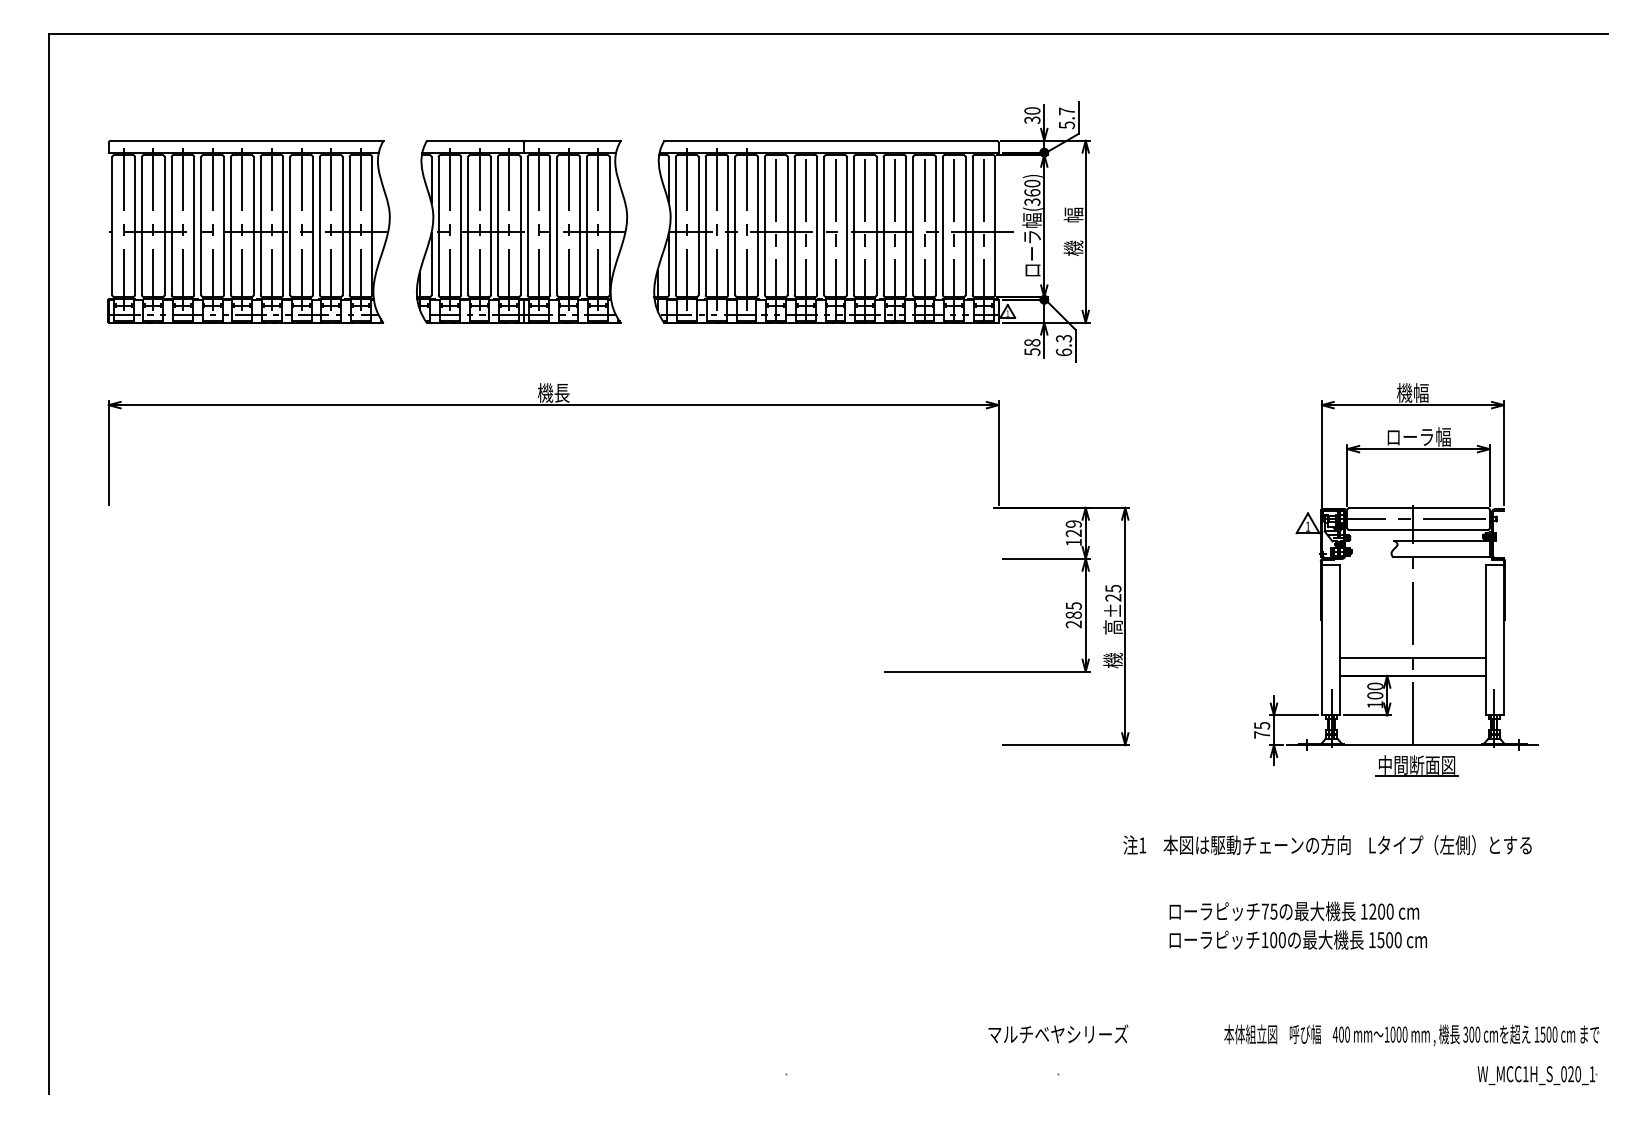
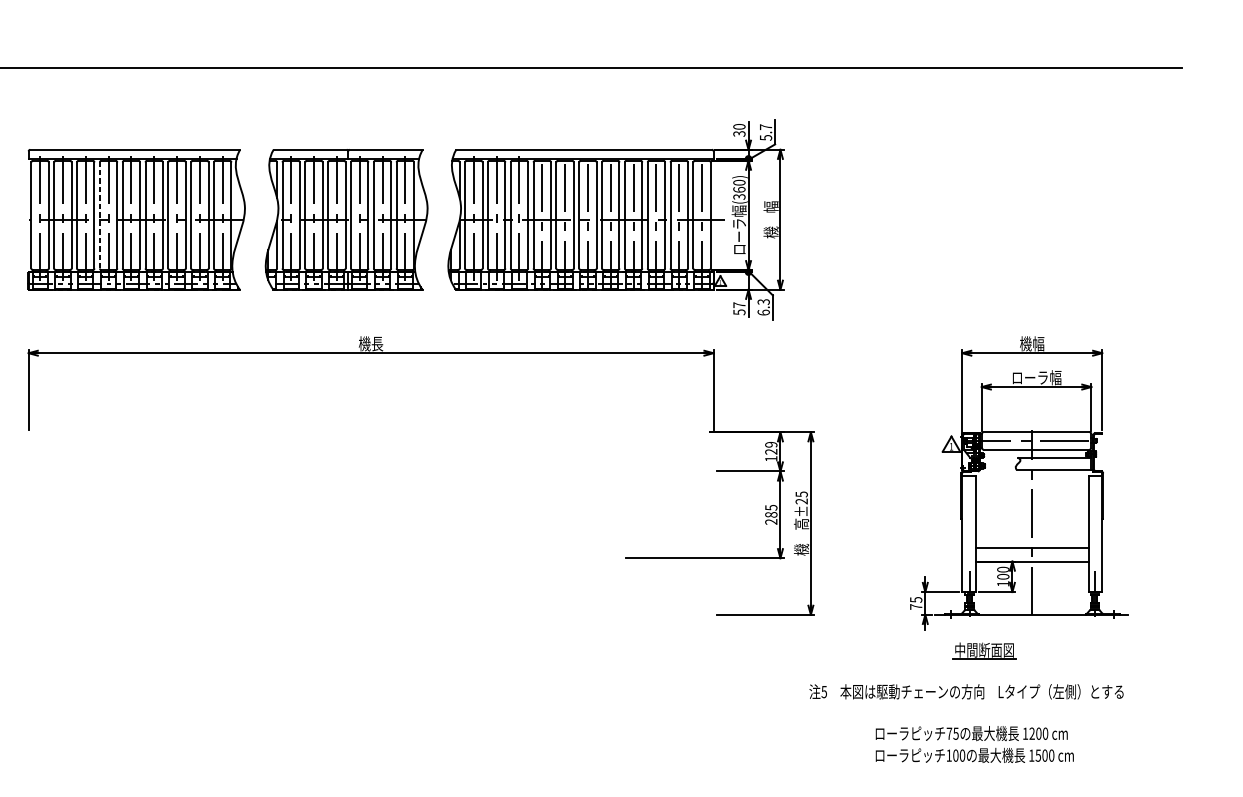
line: (201, 226) -> (100, 215), solid -> dashed
text: (1032, 342) -> (739, 305), 58 -> 57
part: (1416, 765) -> (984, 650), moved
text: (1142, 845) -> (824, 692), 1 -> 5
text: (1297, 925) -> (974, 744), moved

